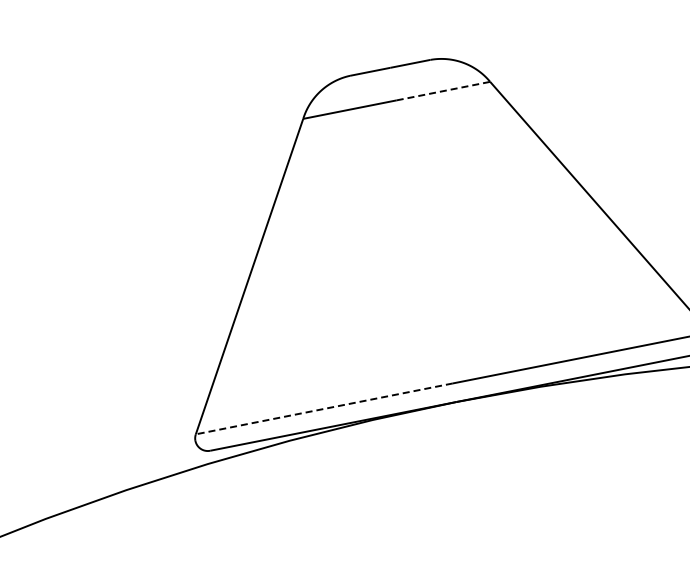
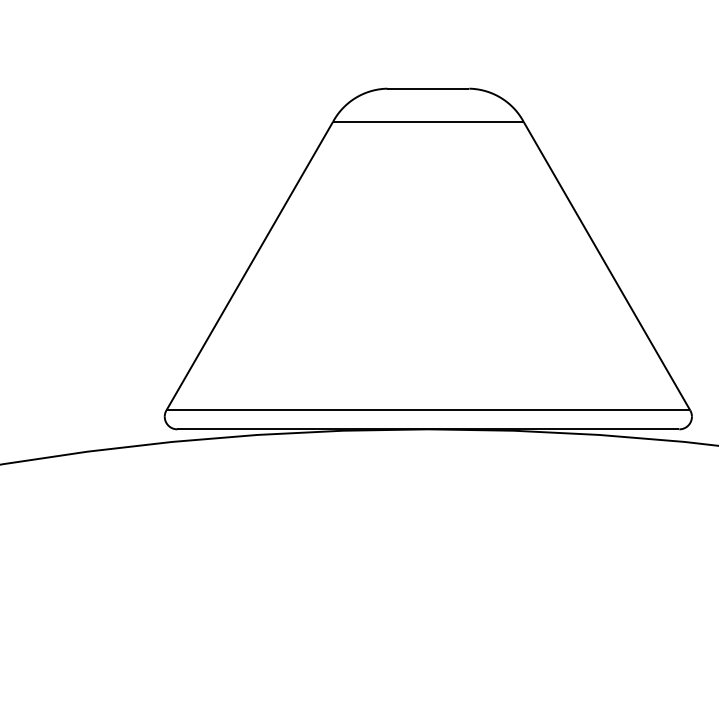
line: (442, 90) -> (475, 121), dashed -> solid
line: (324, 408) -> (297, 410), dashed -> solid

